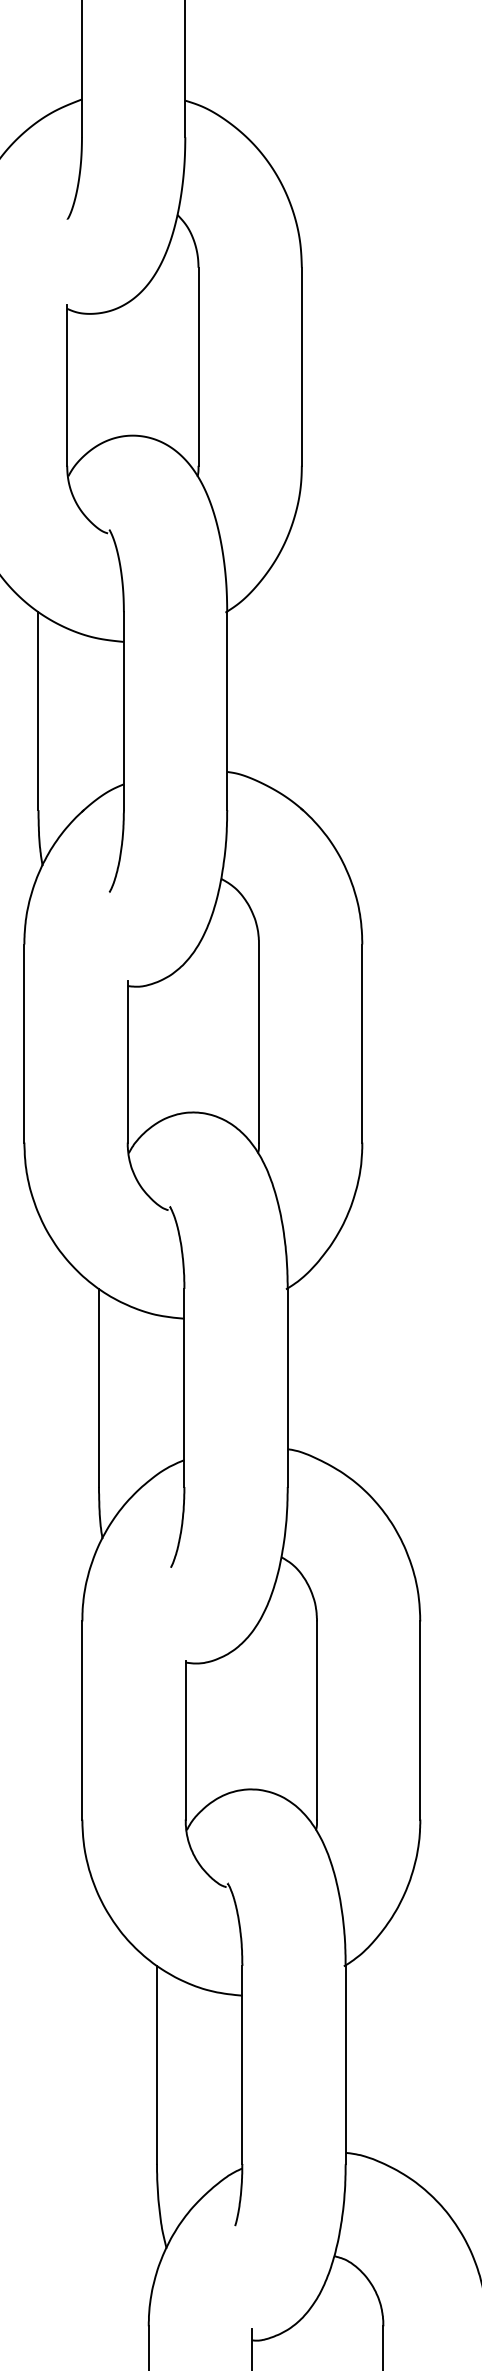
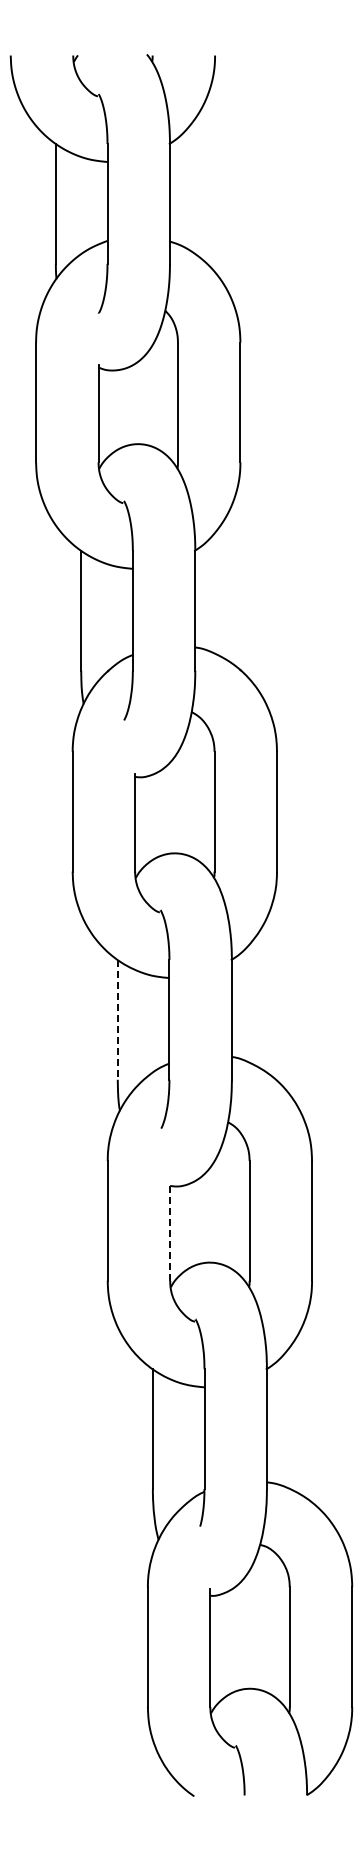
line: (98, 1387) -> (117, 1019), solid -> dashed
line: (186, 1739) -> (170, 1232), solid -> dashed

